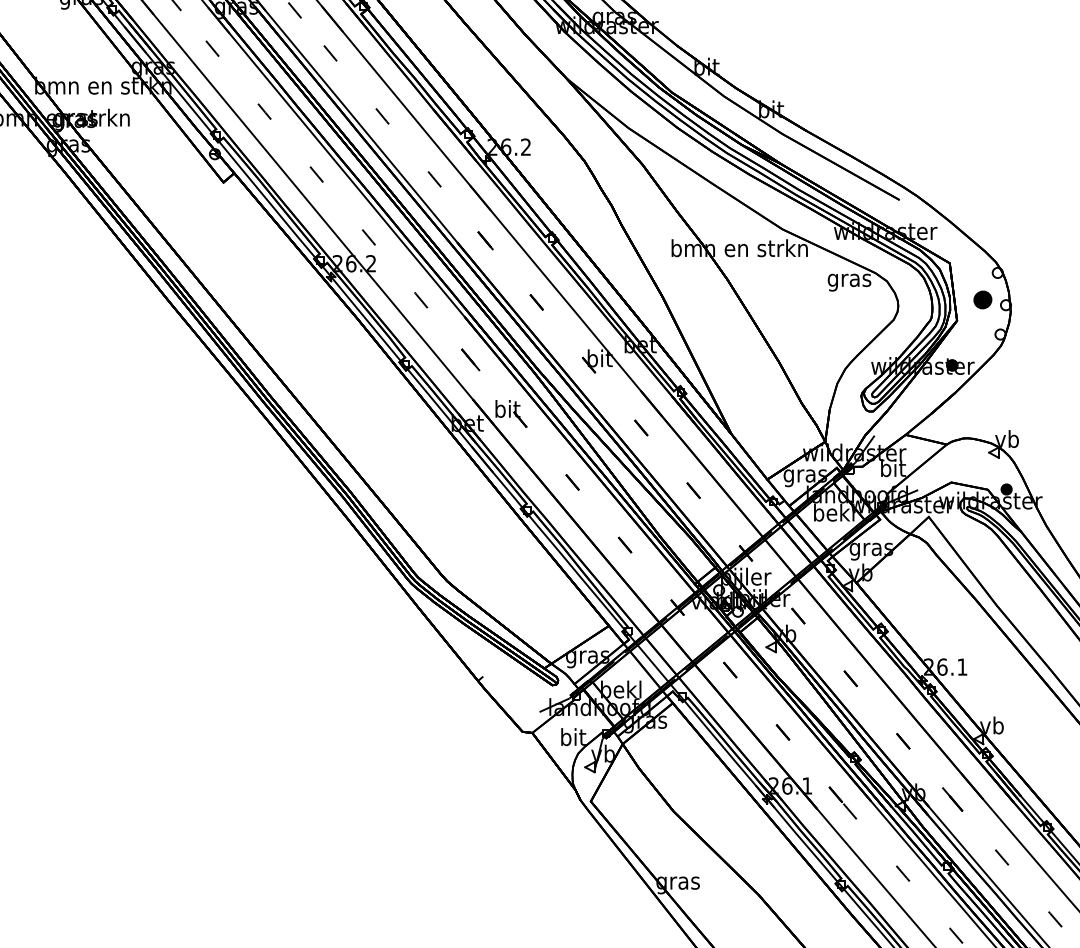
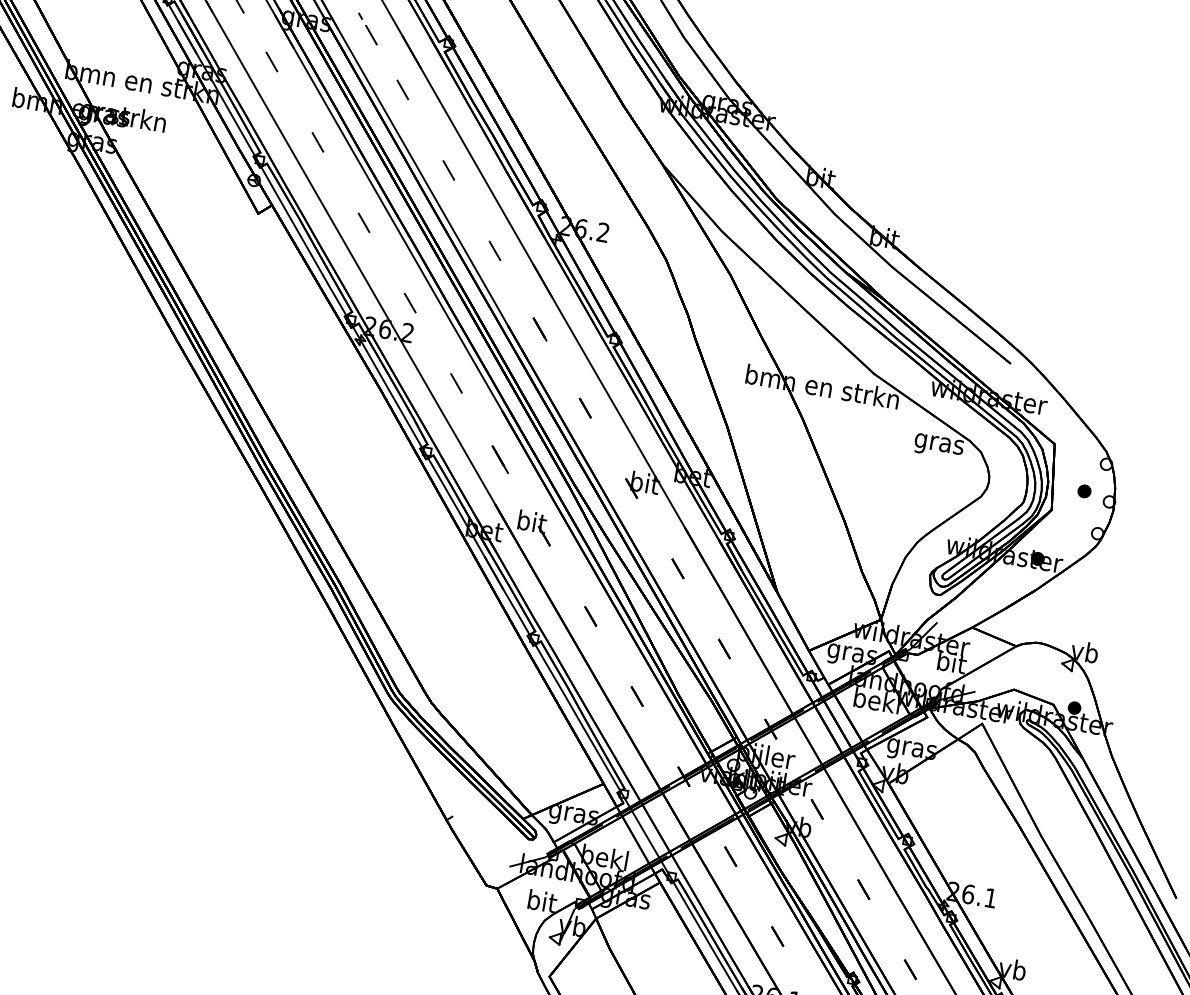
part: (982, 299) -> (1084, 491), size x0.62

